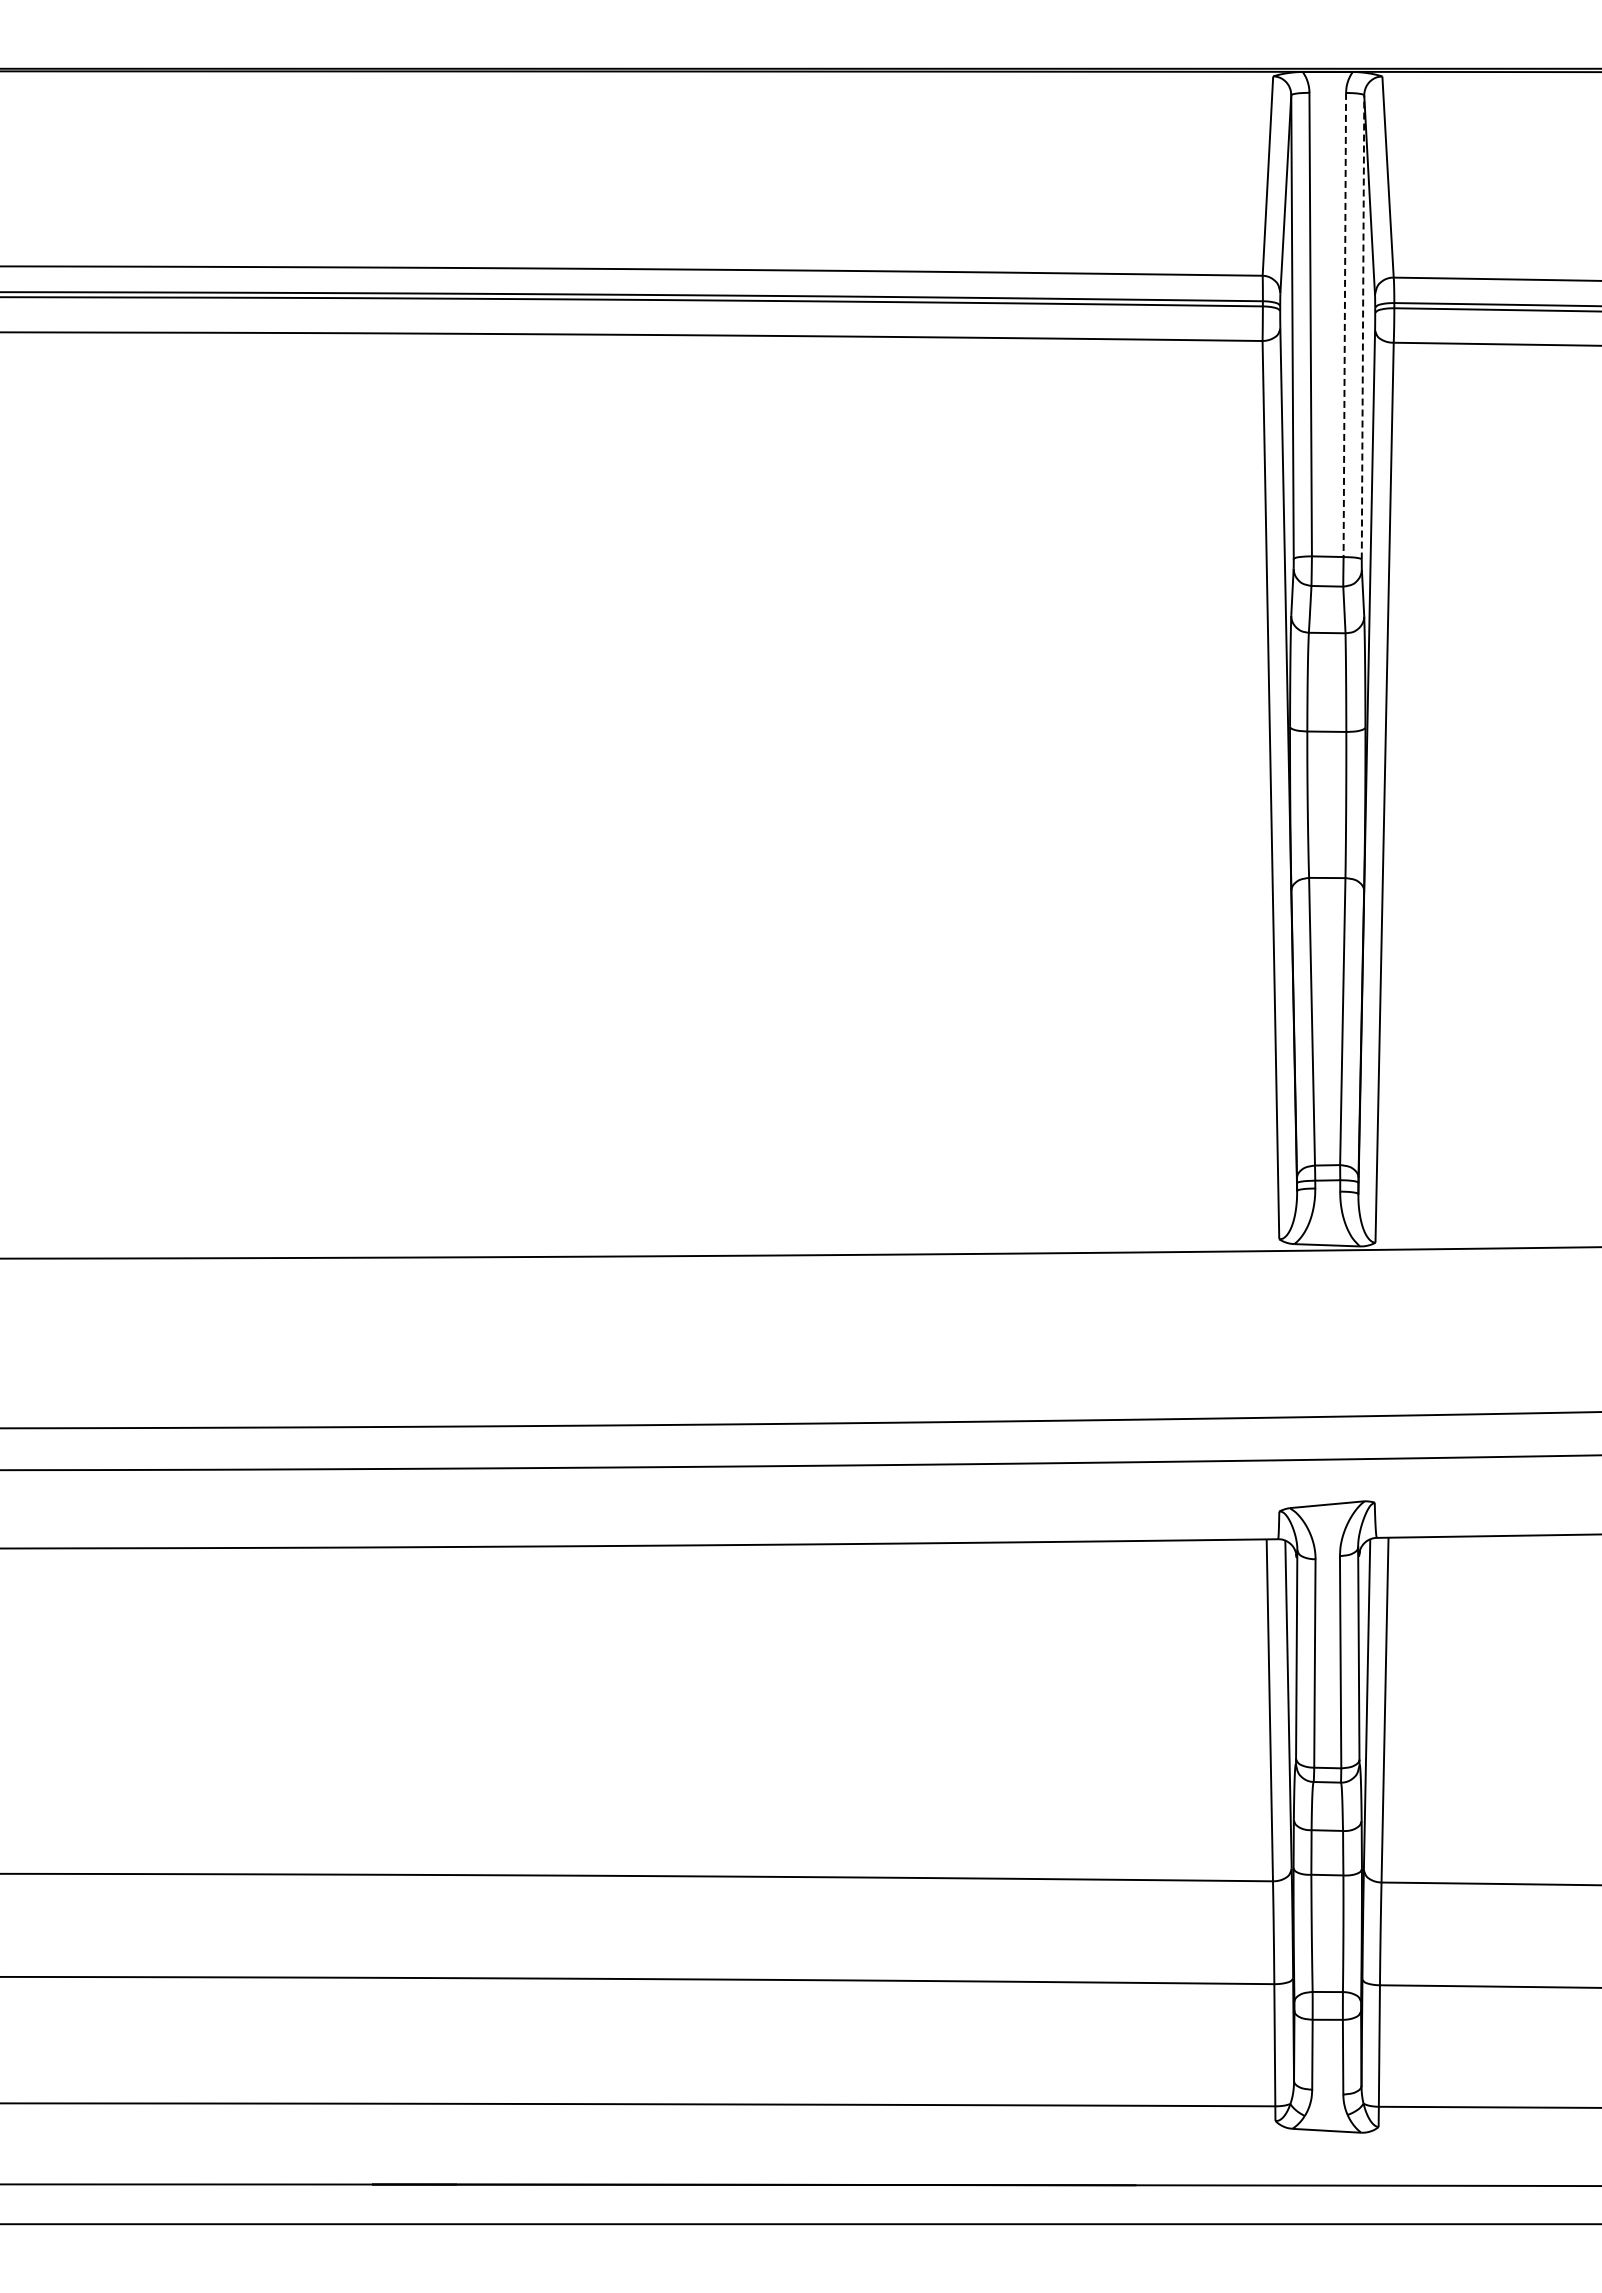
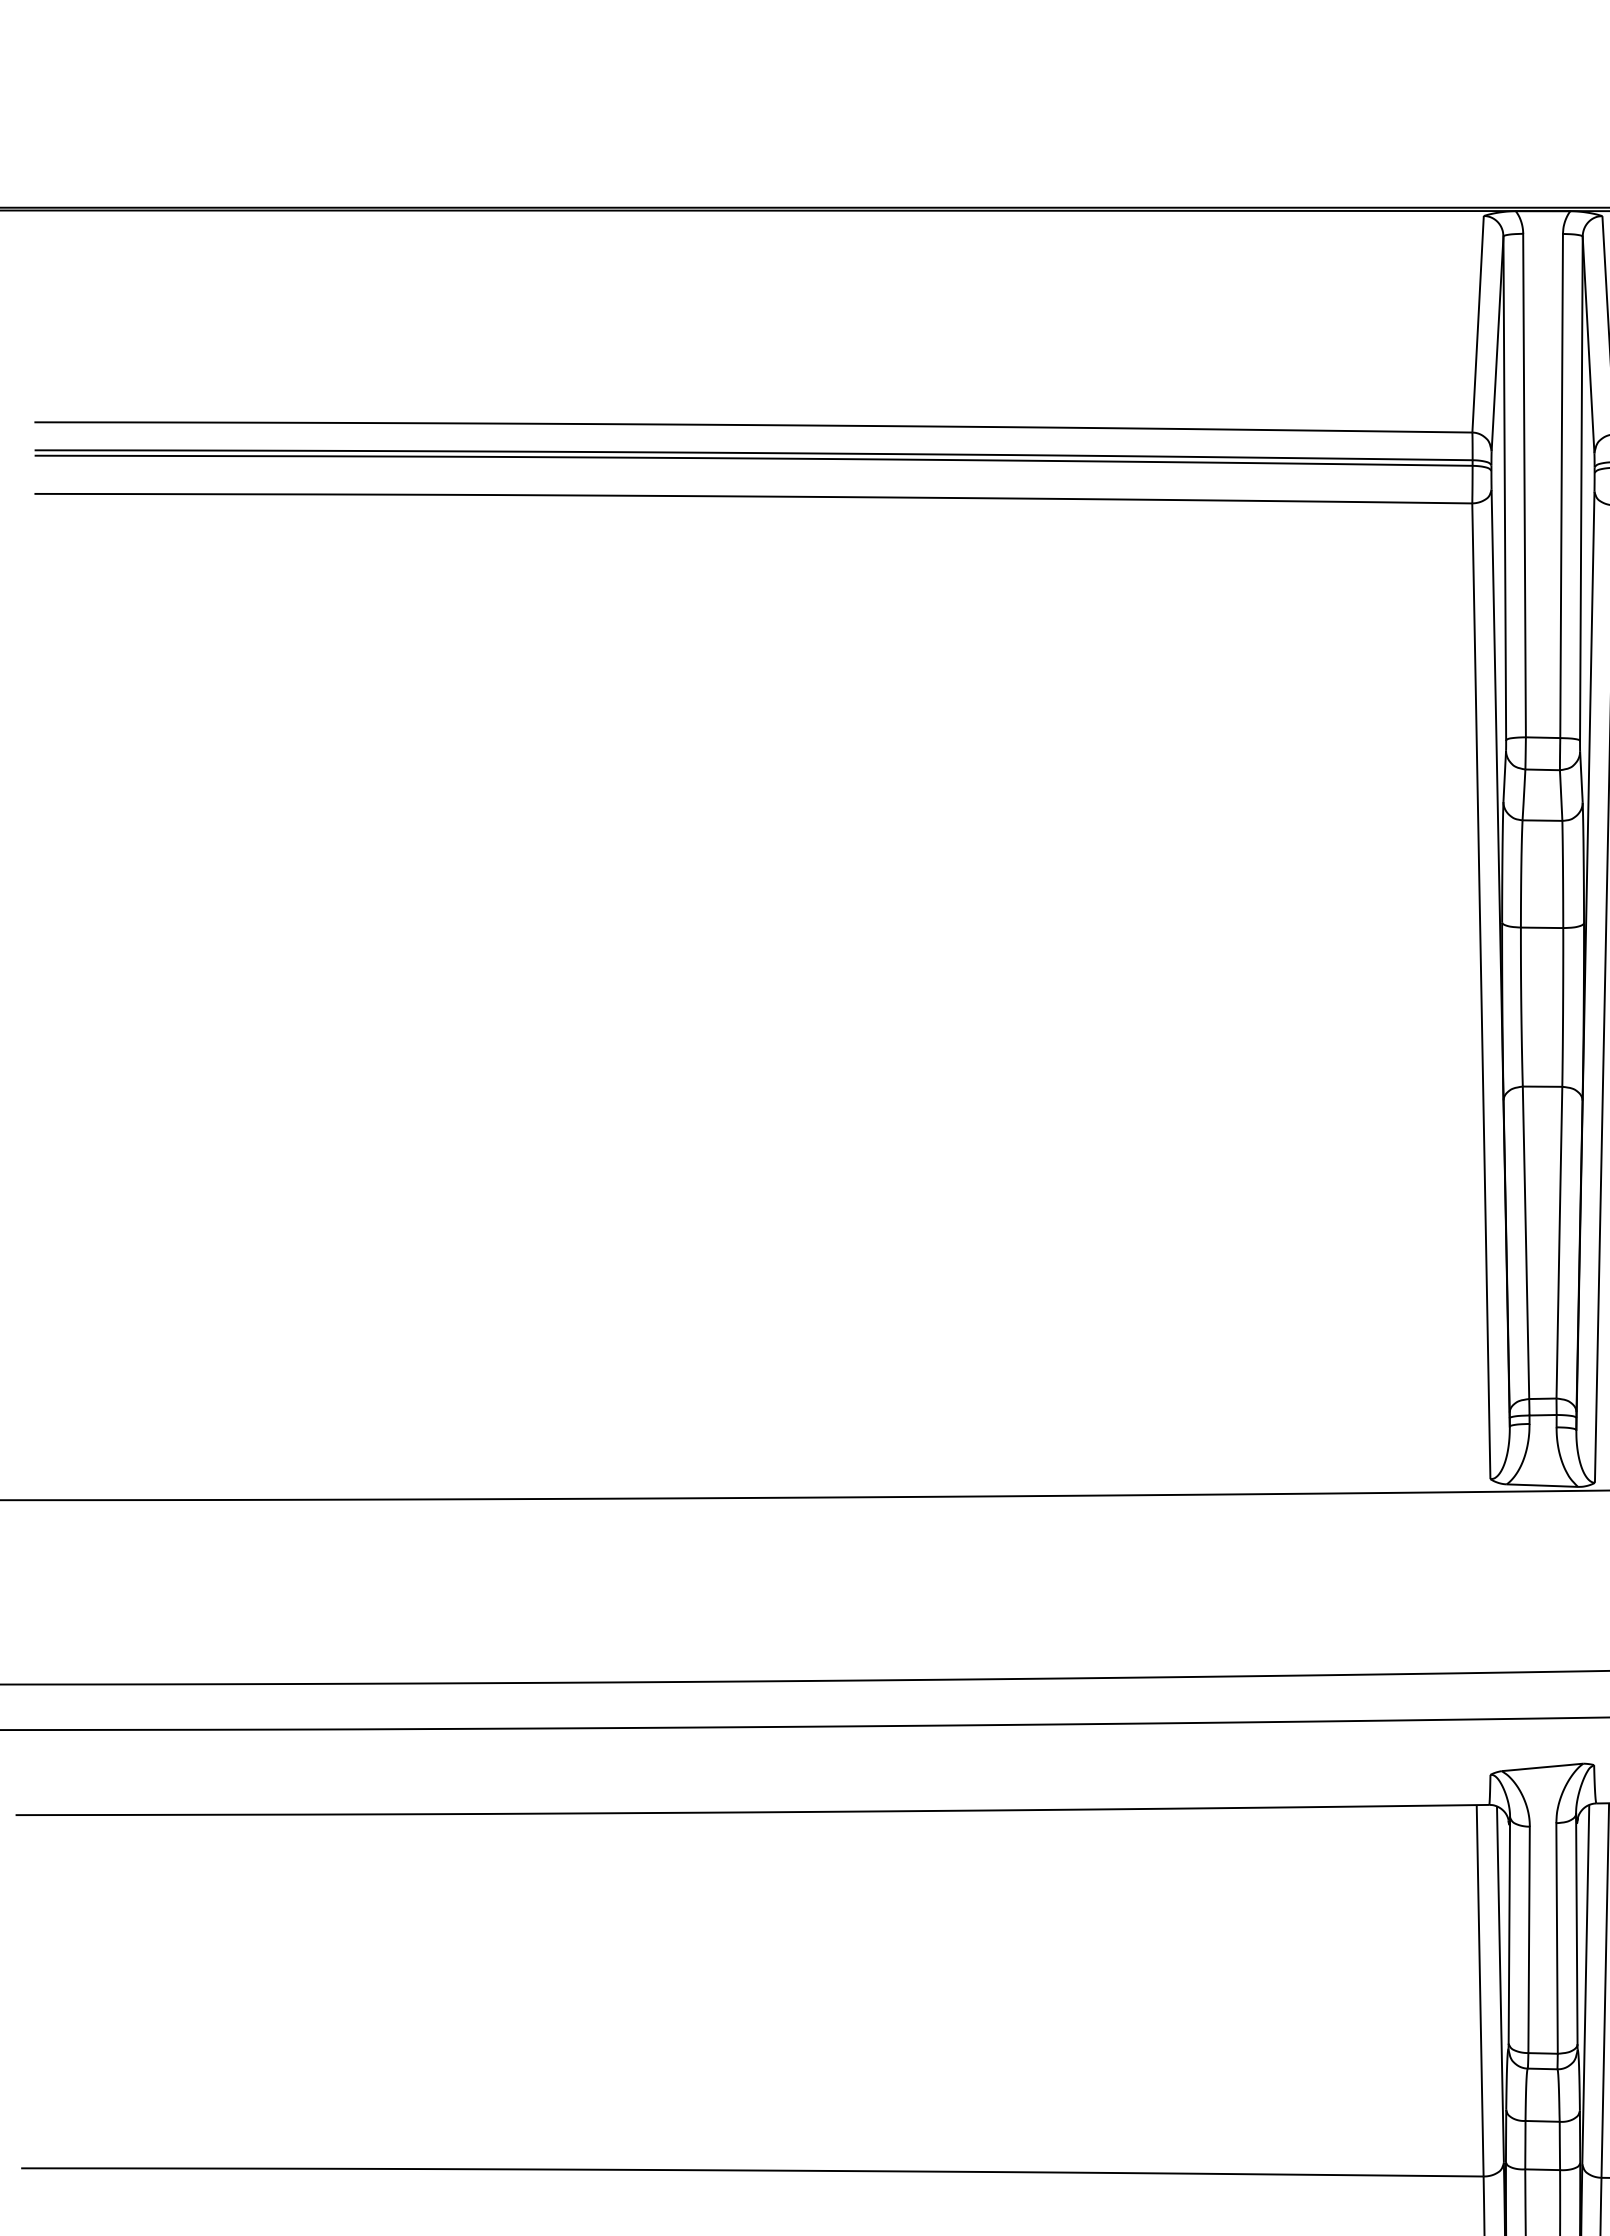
line: (1344, 325) -> (1561, 486), dashed -> solid
line: (1363, 326) -> (1581, 487), dashed -> solid

